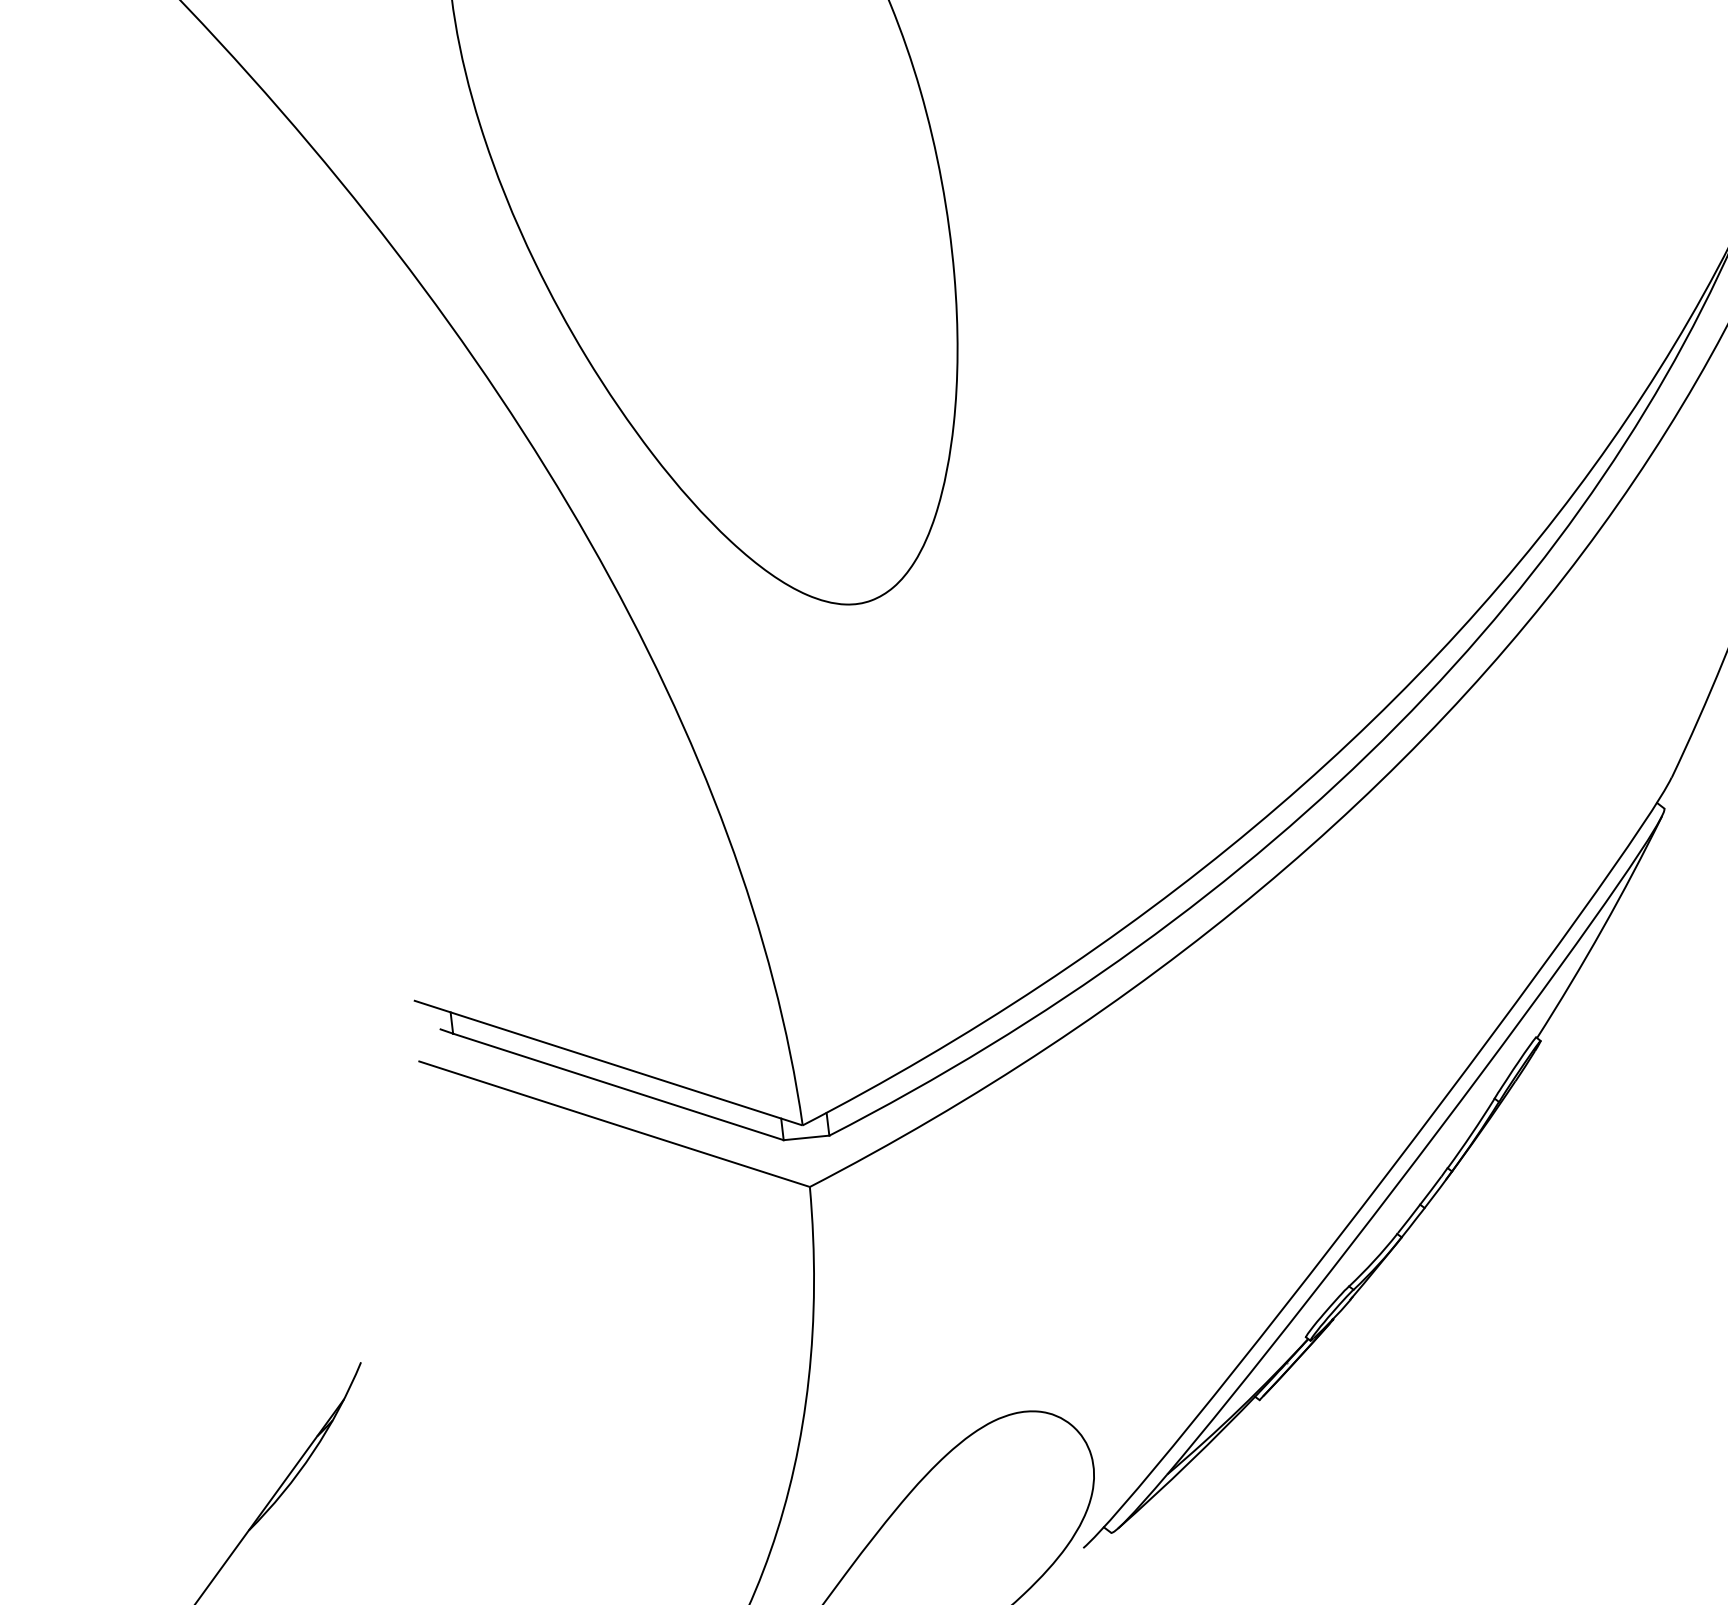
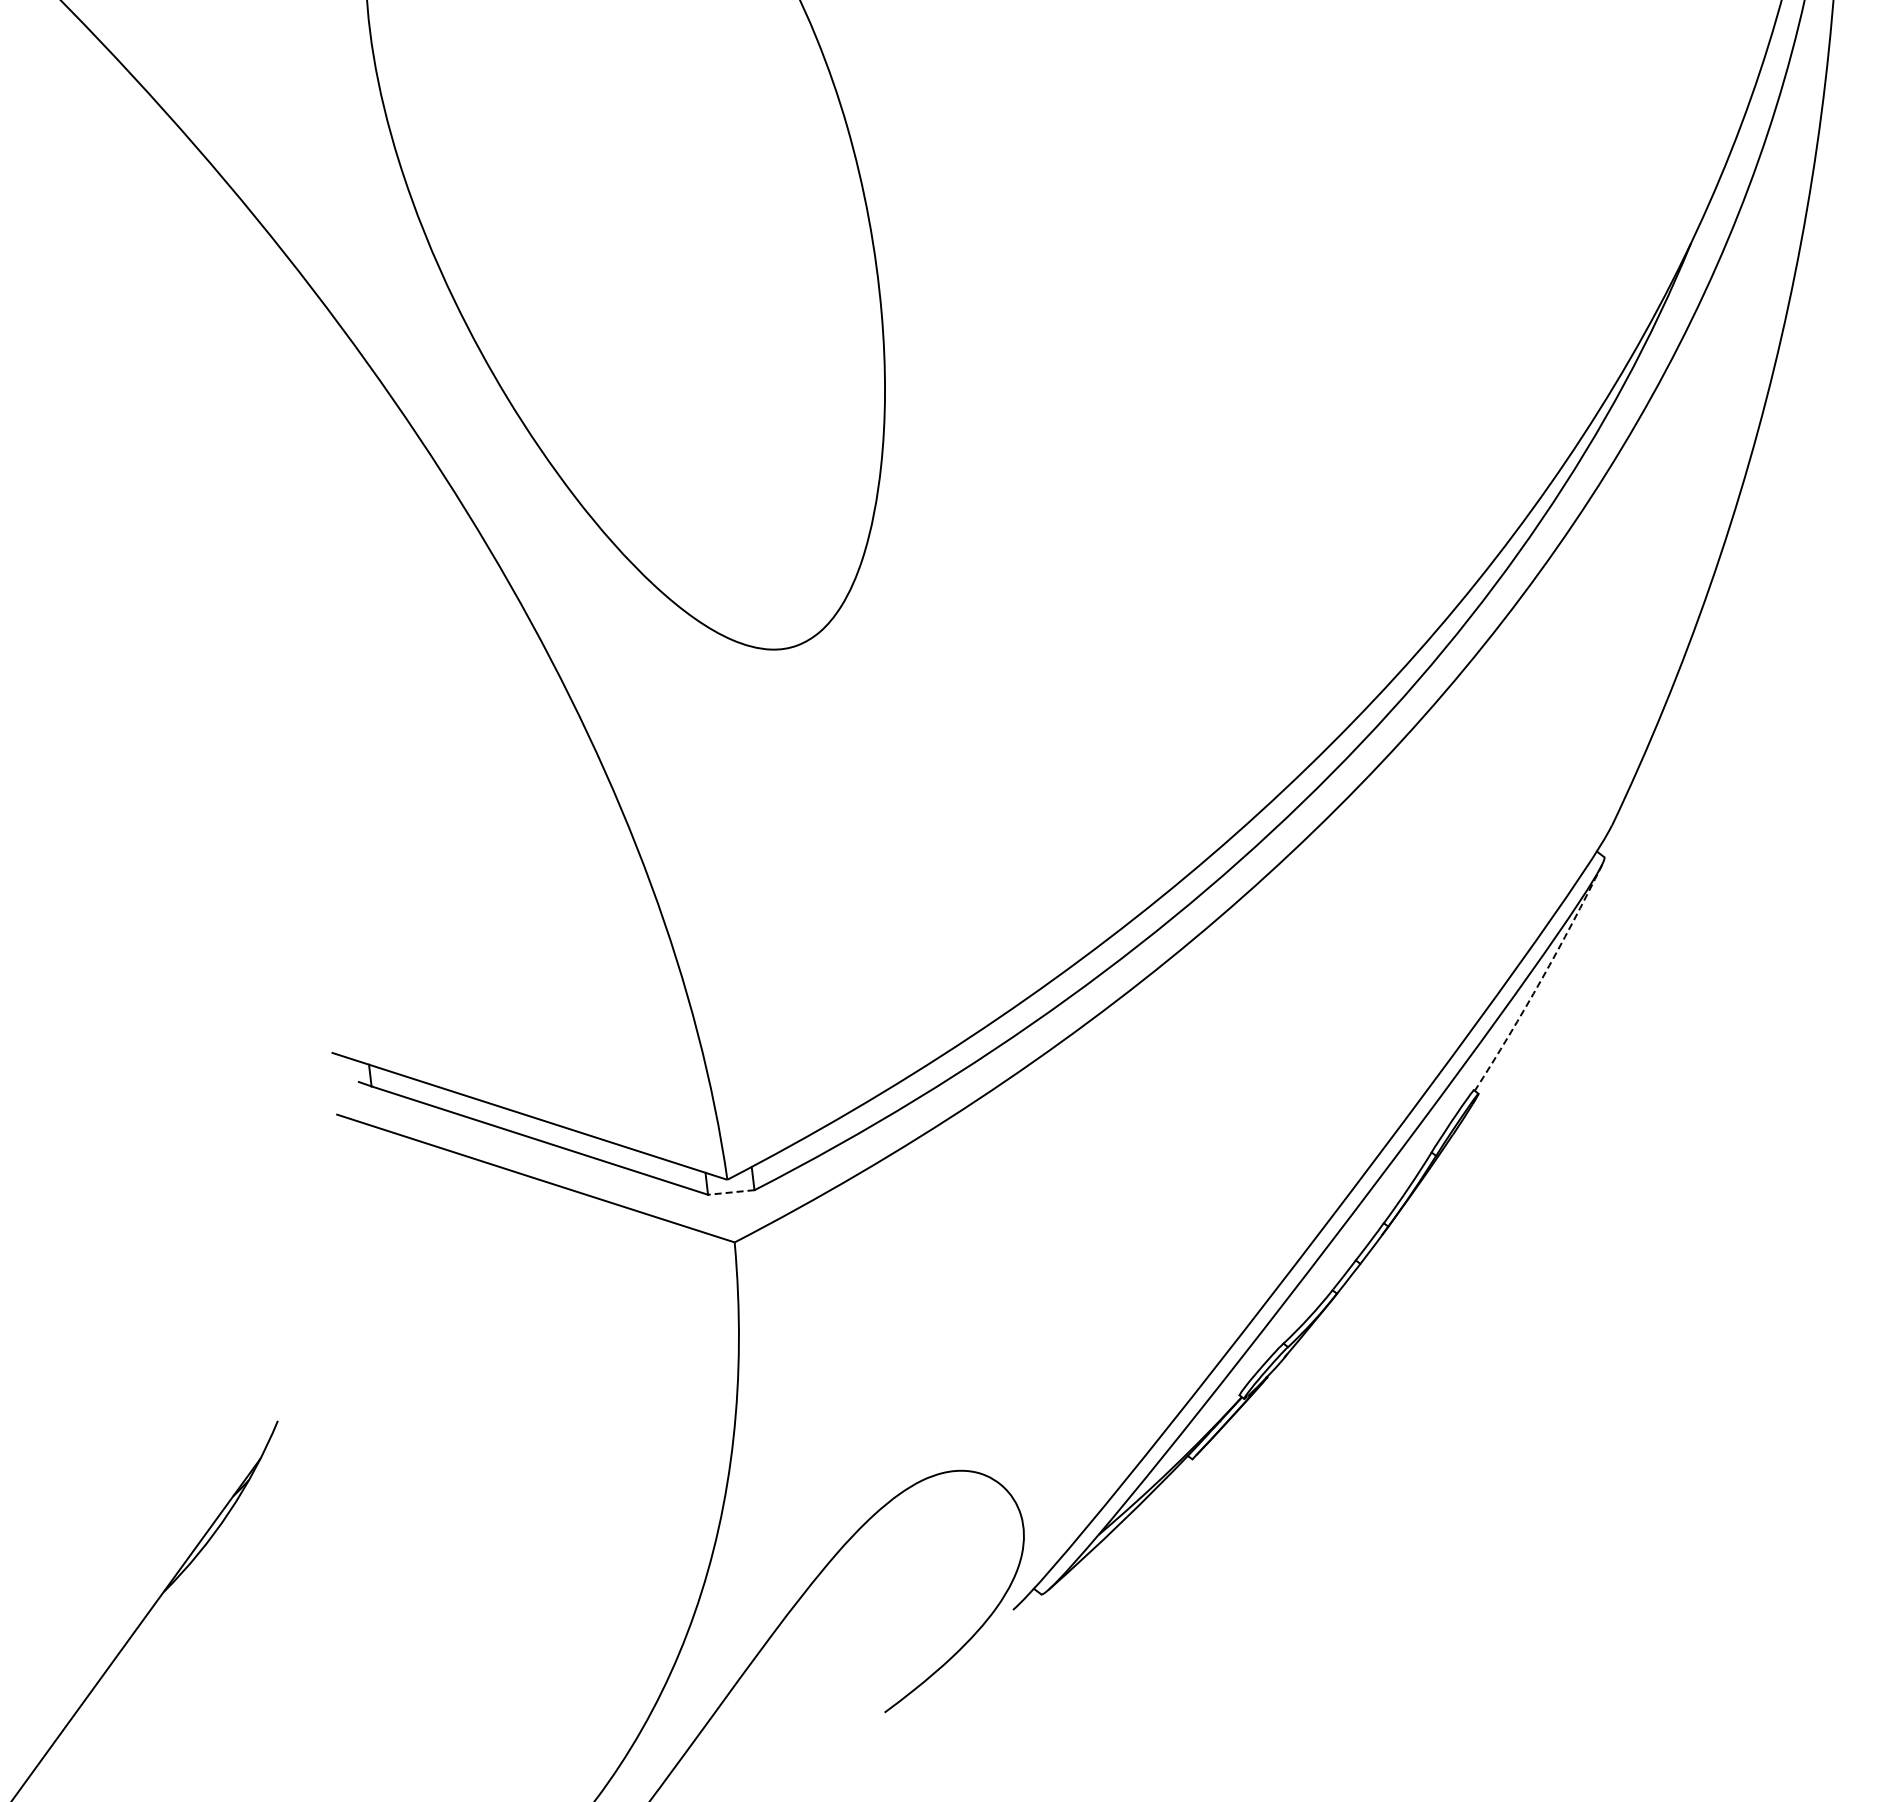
arc: (1602, 928) -> (1541, 979), solid -> dashed
line: (805, 1137) -> (730, 1192), solid -> dashed

